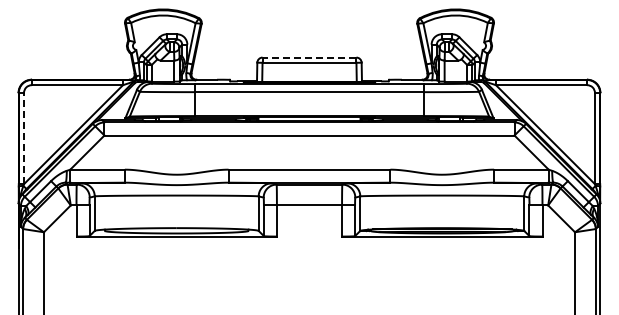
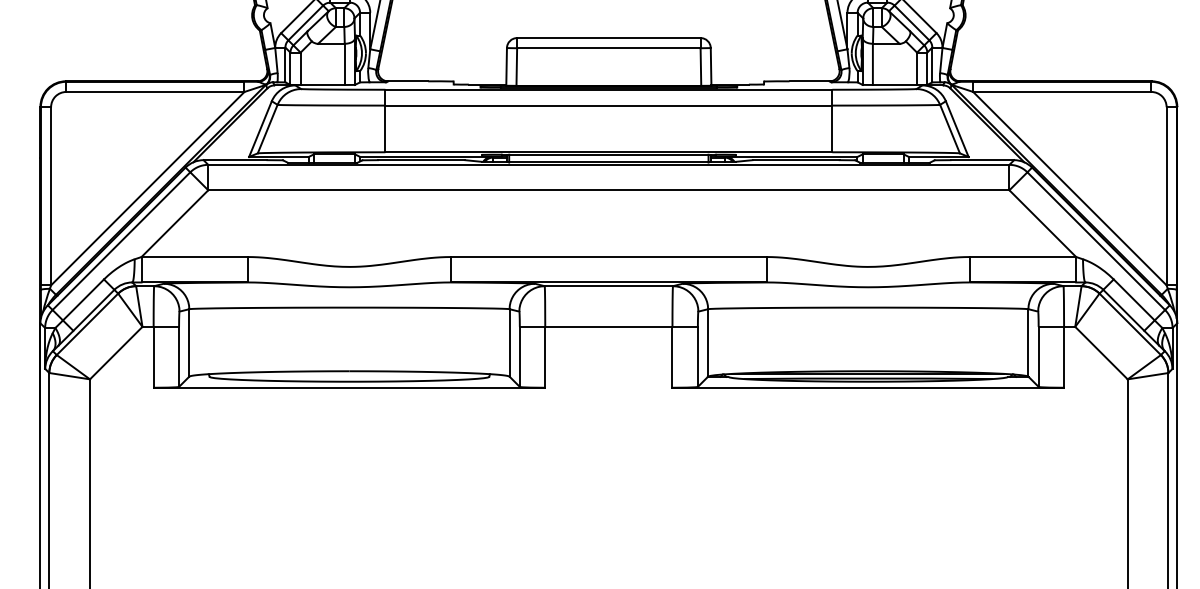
line: (309, 57) -> (608, 37), dashed -> solid
line: (24, 138) -> (52, 196), dashed -> solid

